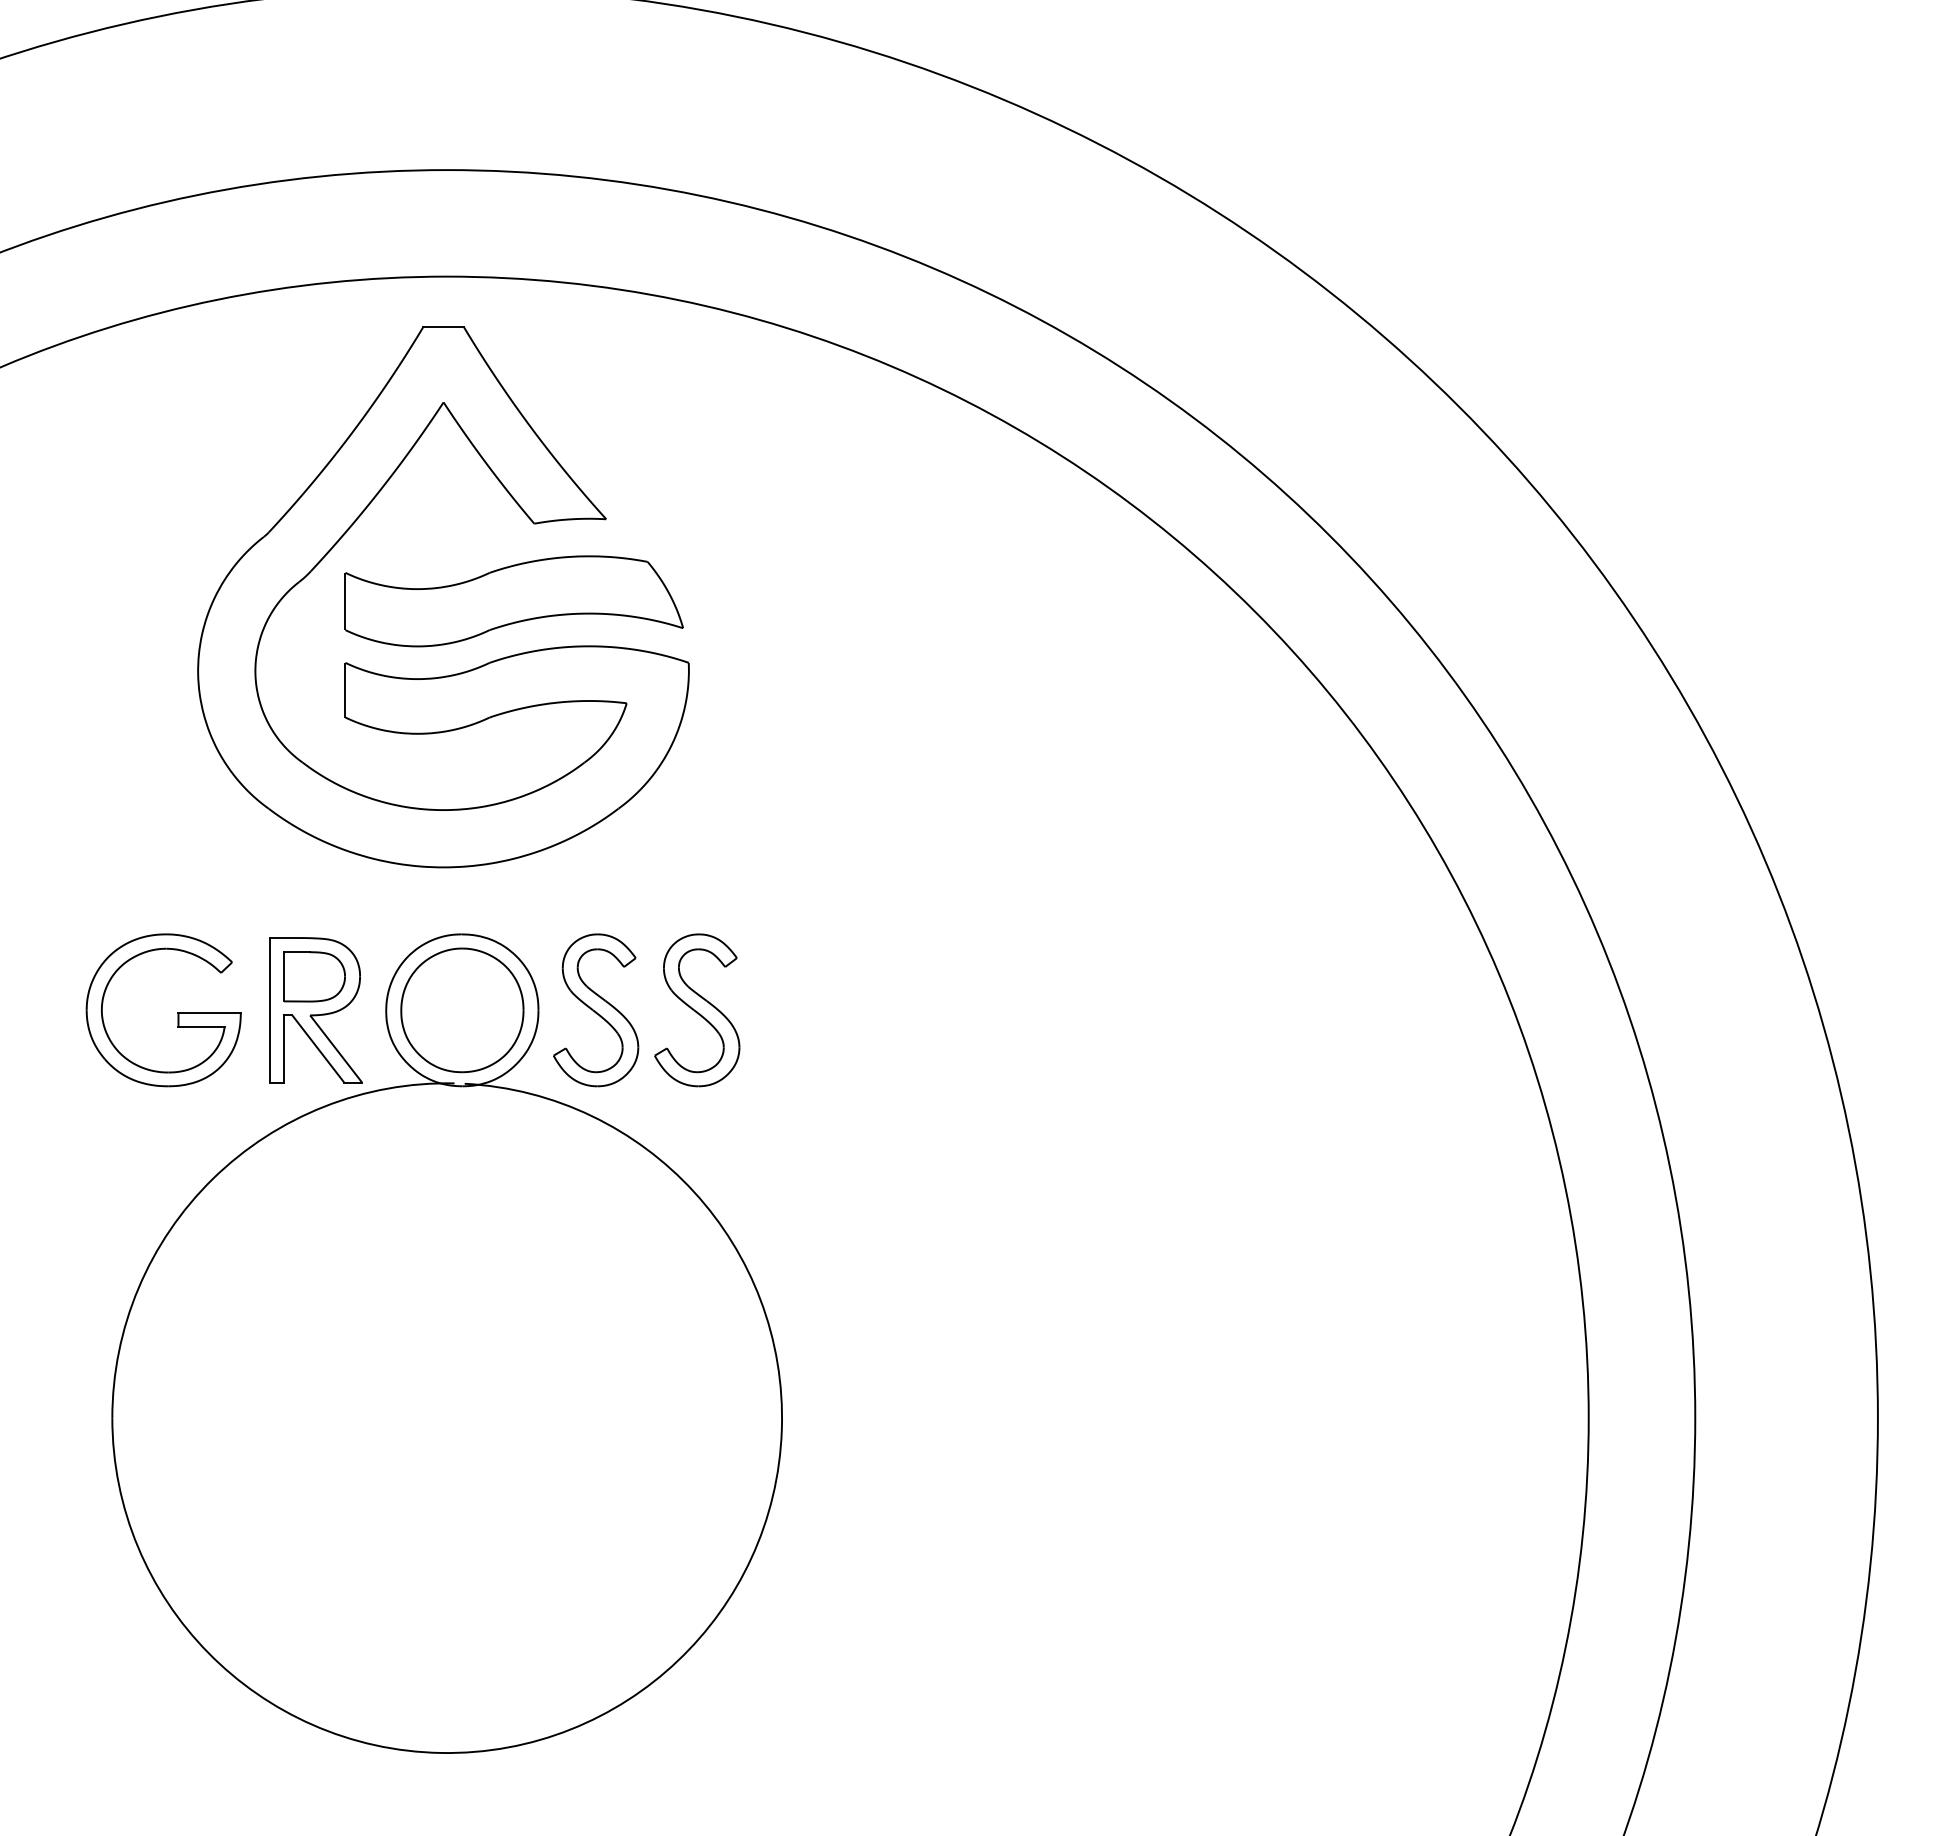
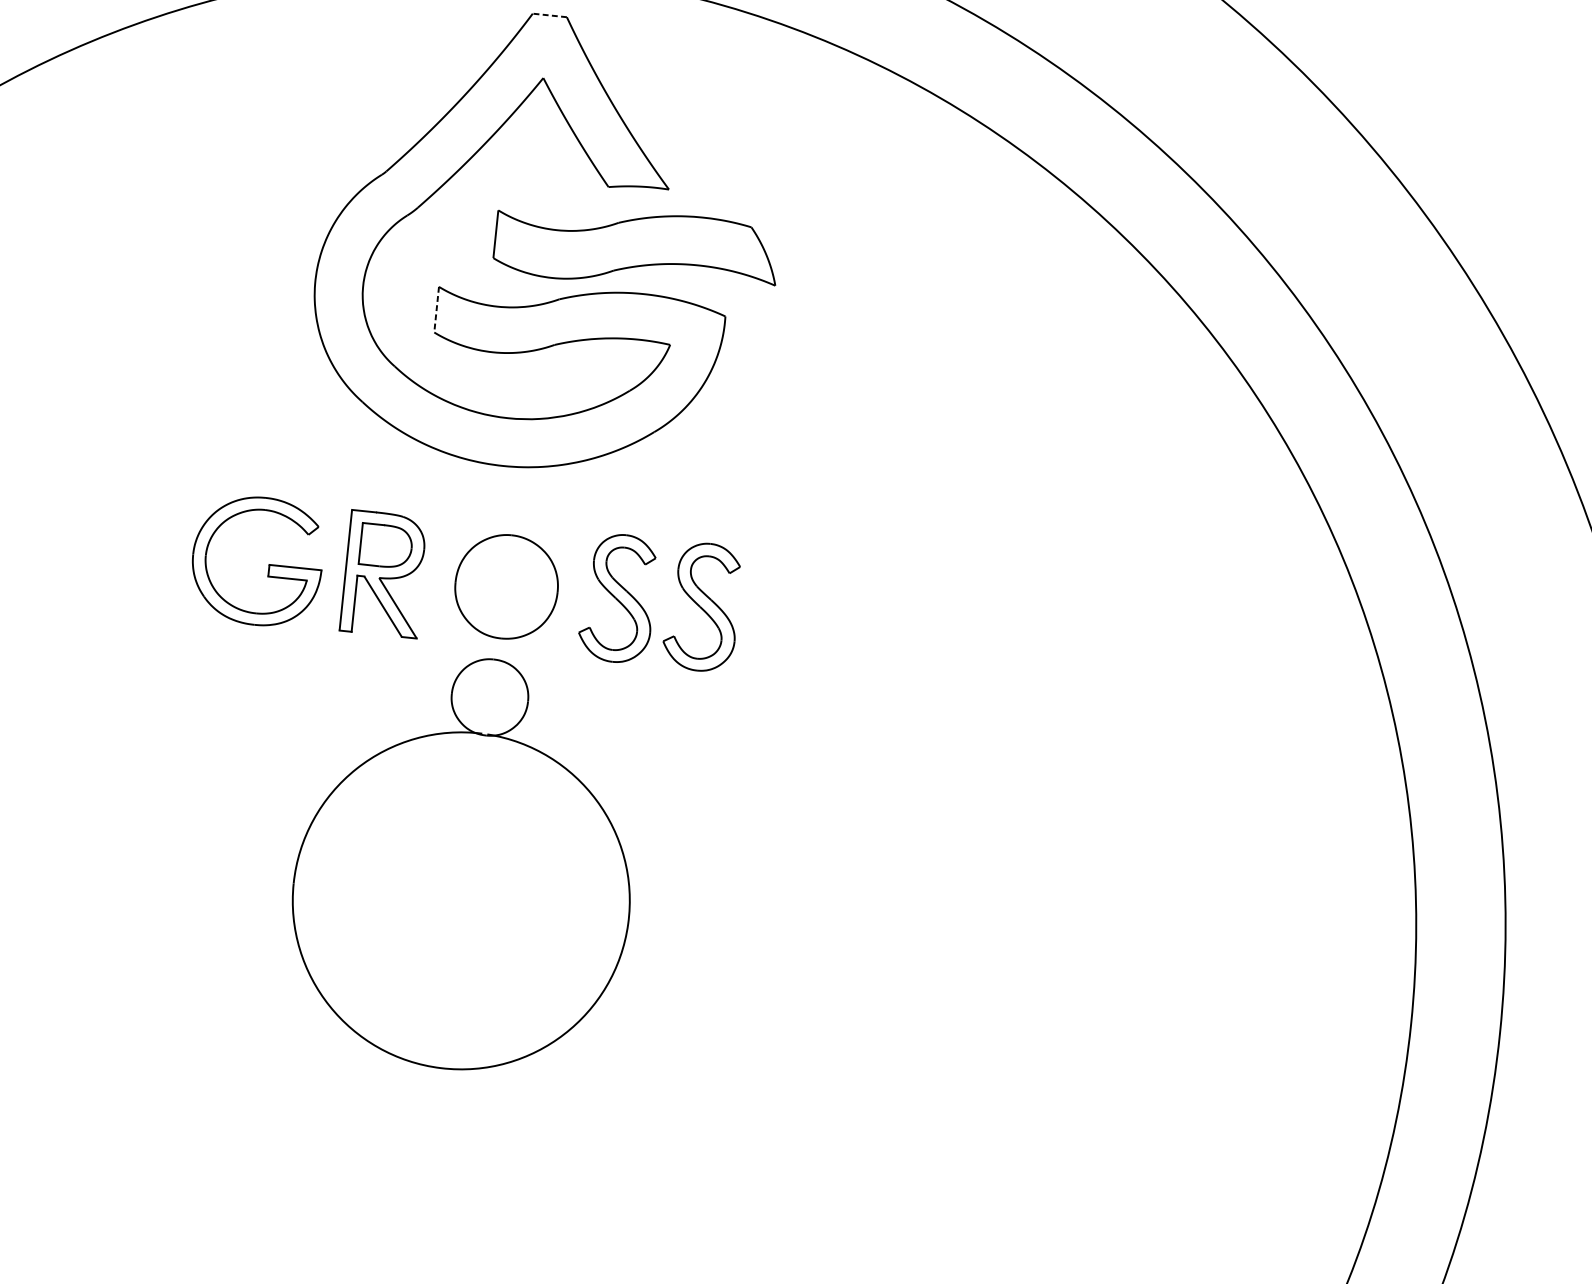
line: (443, 327) -> (549, 15), solid -> dashed
part: (513, 601) -> (636, 248), moved
line: (345, 691) -> (436, 310), solid -> dashed
part: (446, 1343) -> (464, 863), size x0.6

